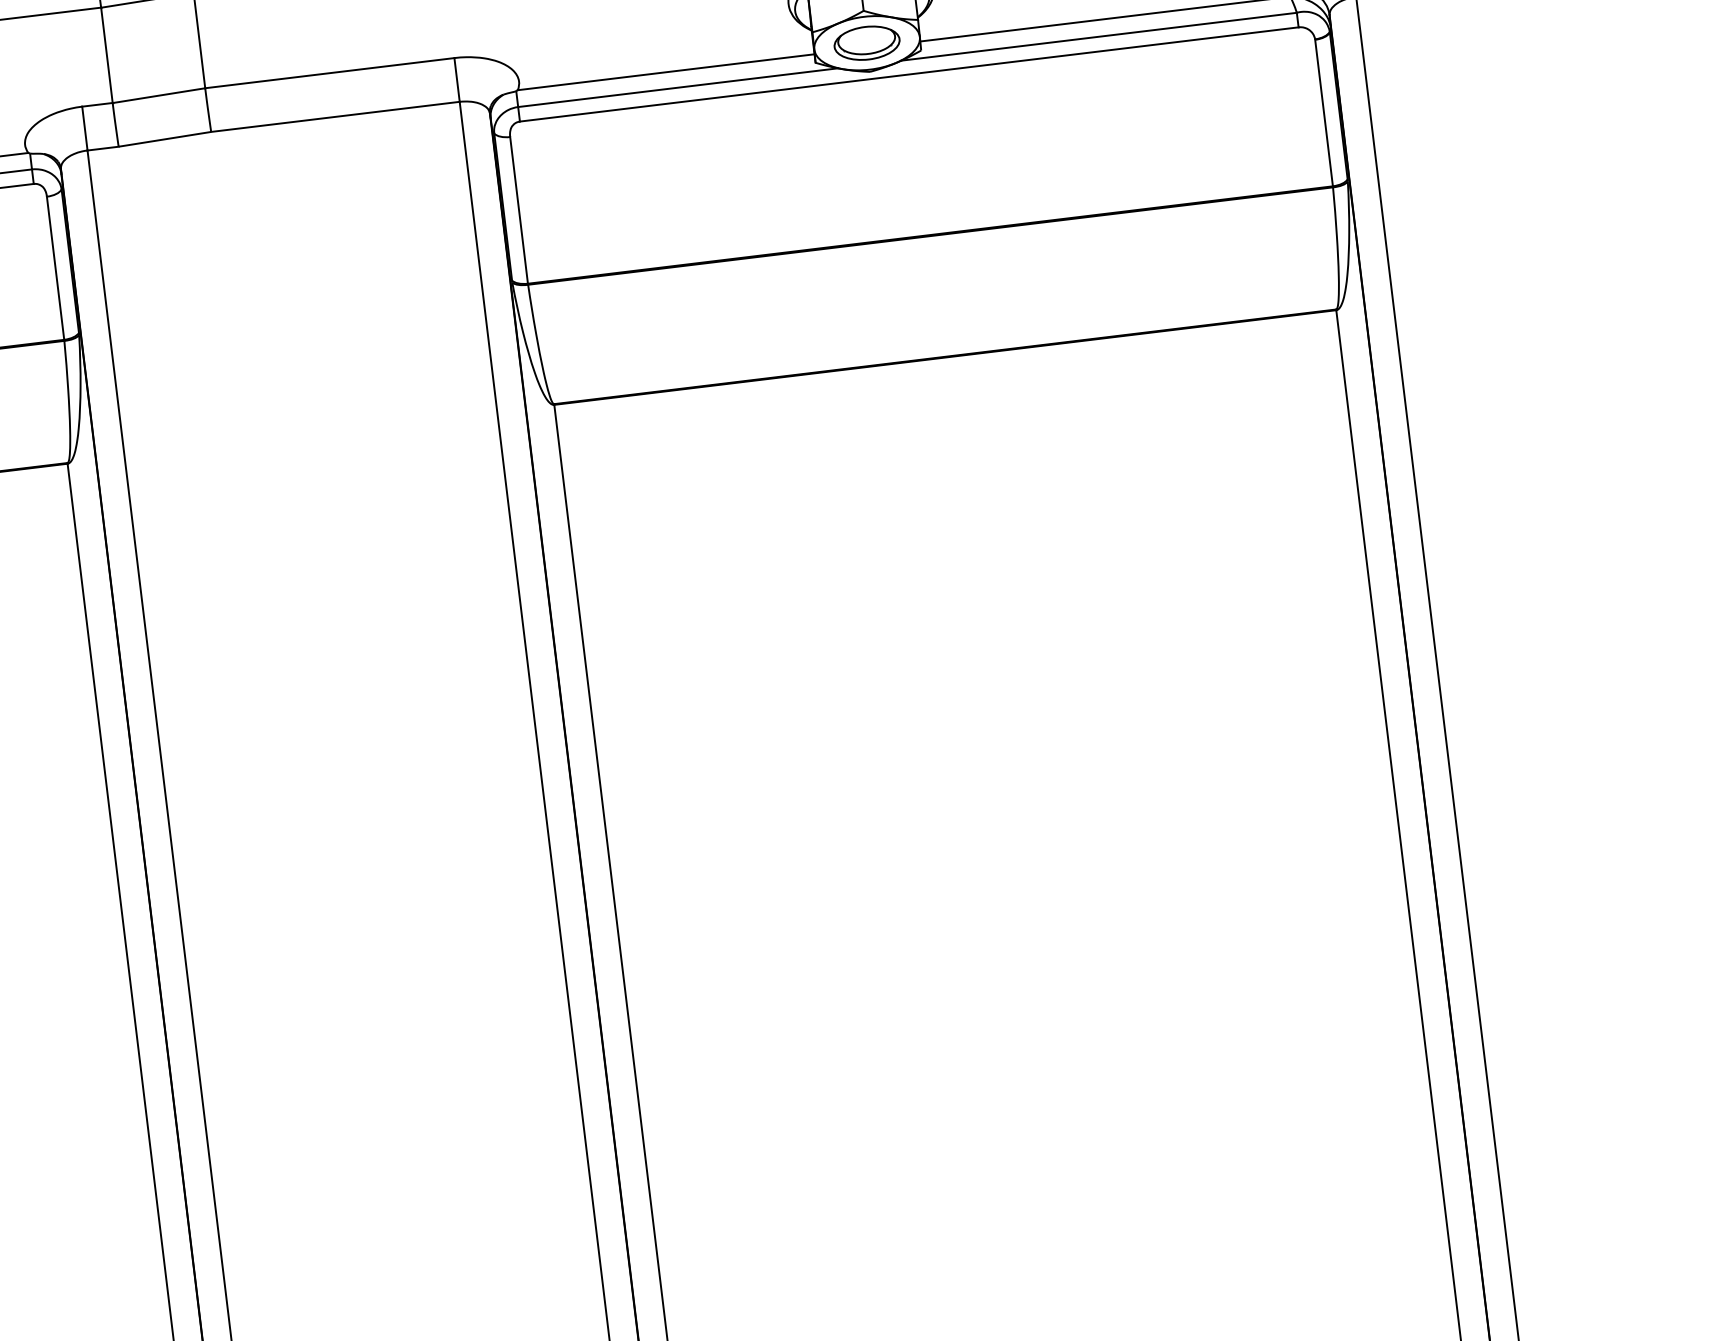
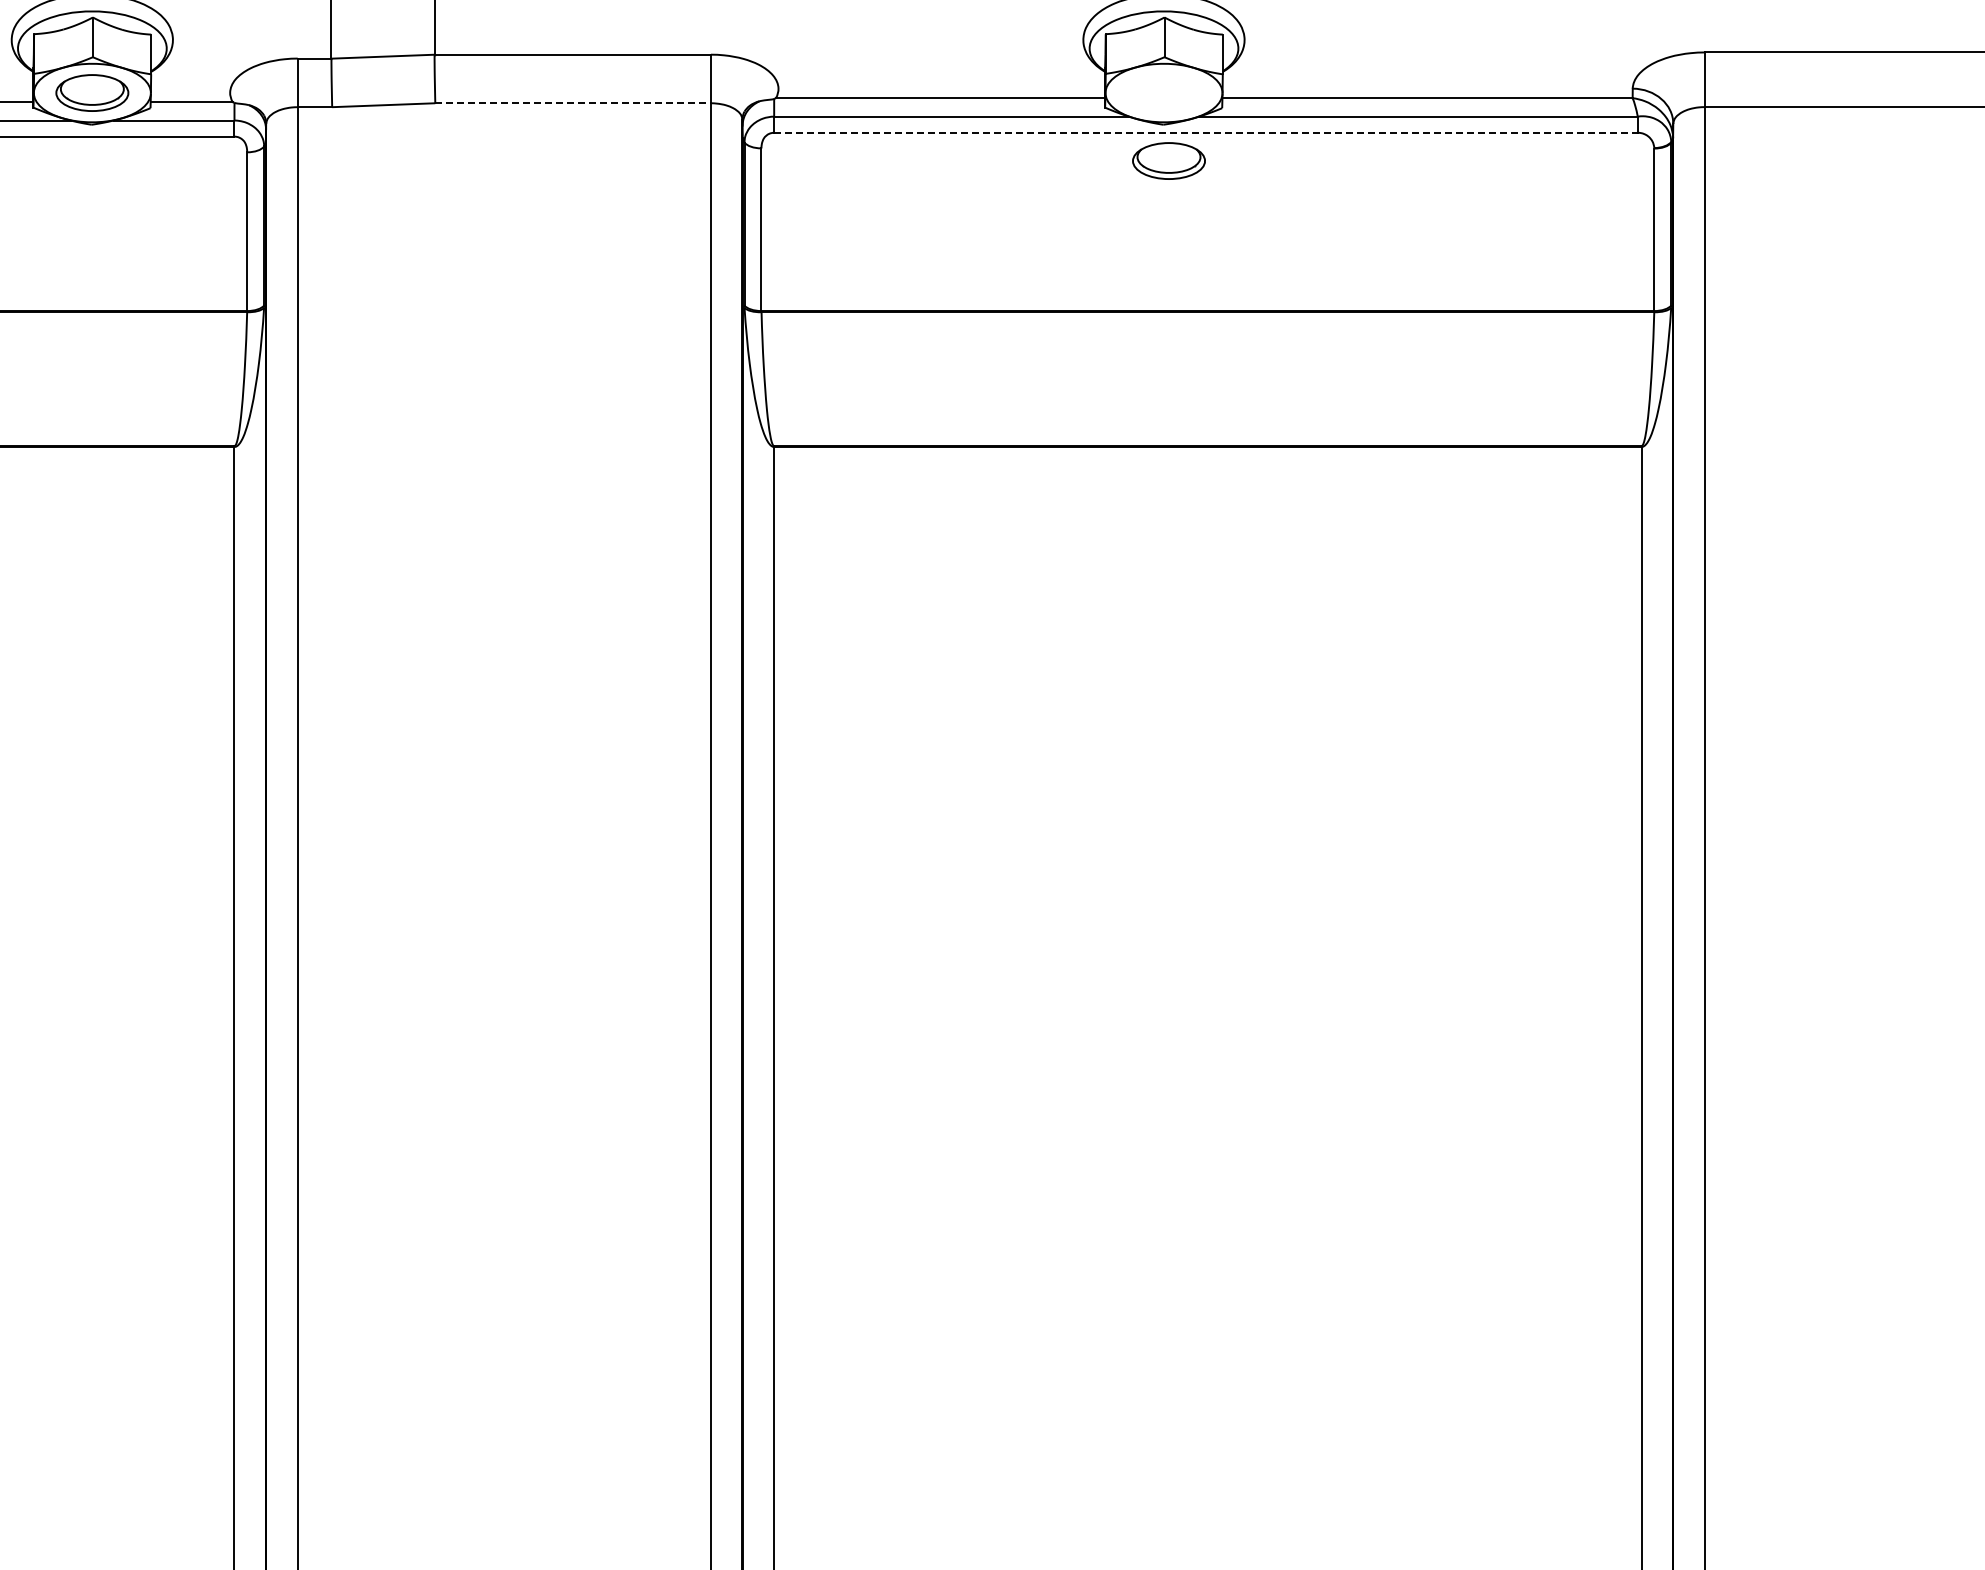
part: (866, 42) -> (1168, 160), moved
line: (908, 74) -> (1205, 132), solid -> dashed
line: (335, 117) -> (573, 103), solid -> dashed

